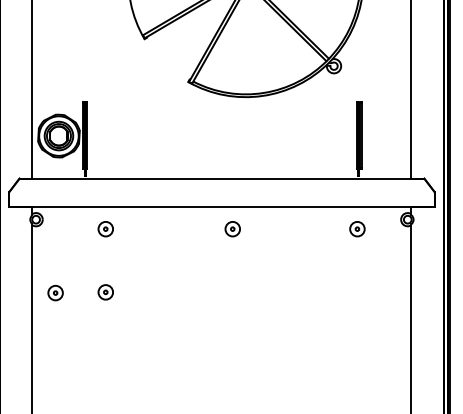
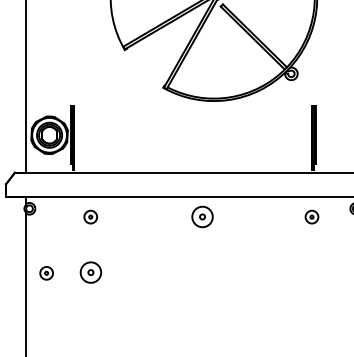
part: (232, 229) -> (202, 217), size x1.6
part: (105, 292) -> (90, 272), size x1.6

